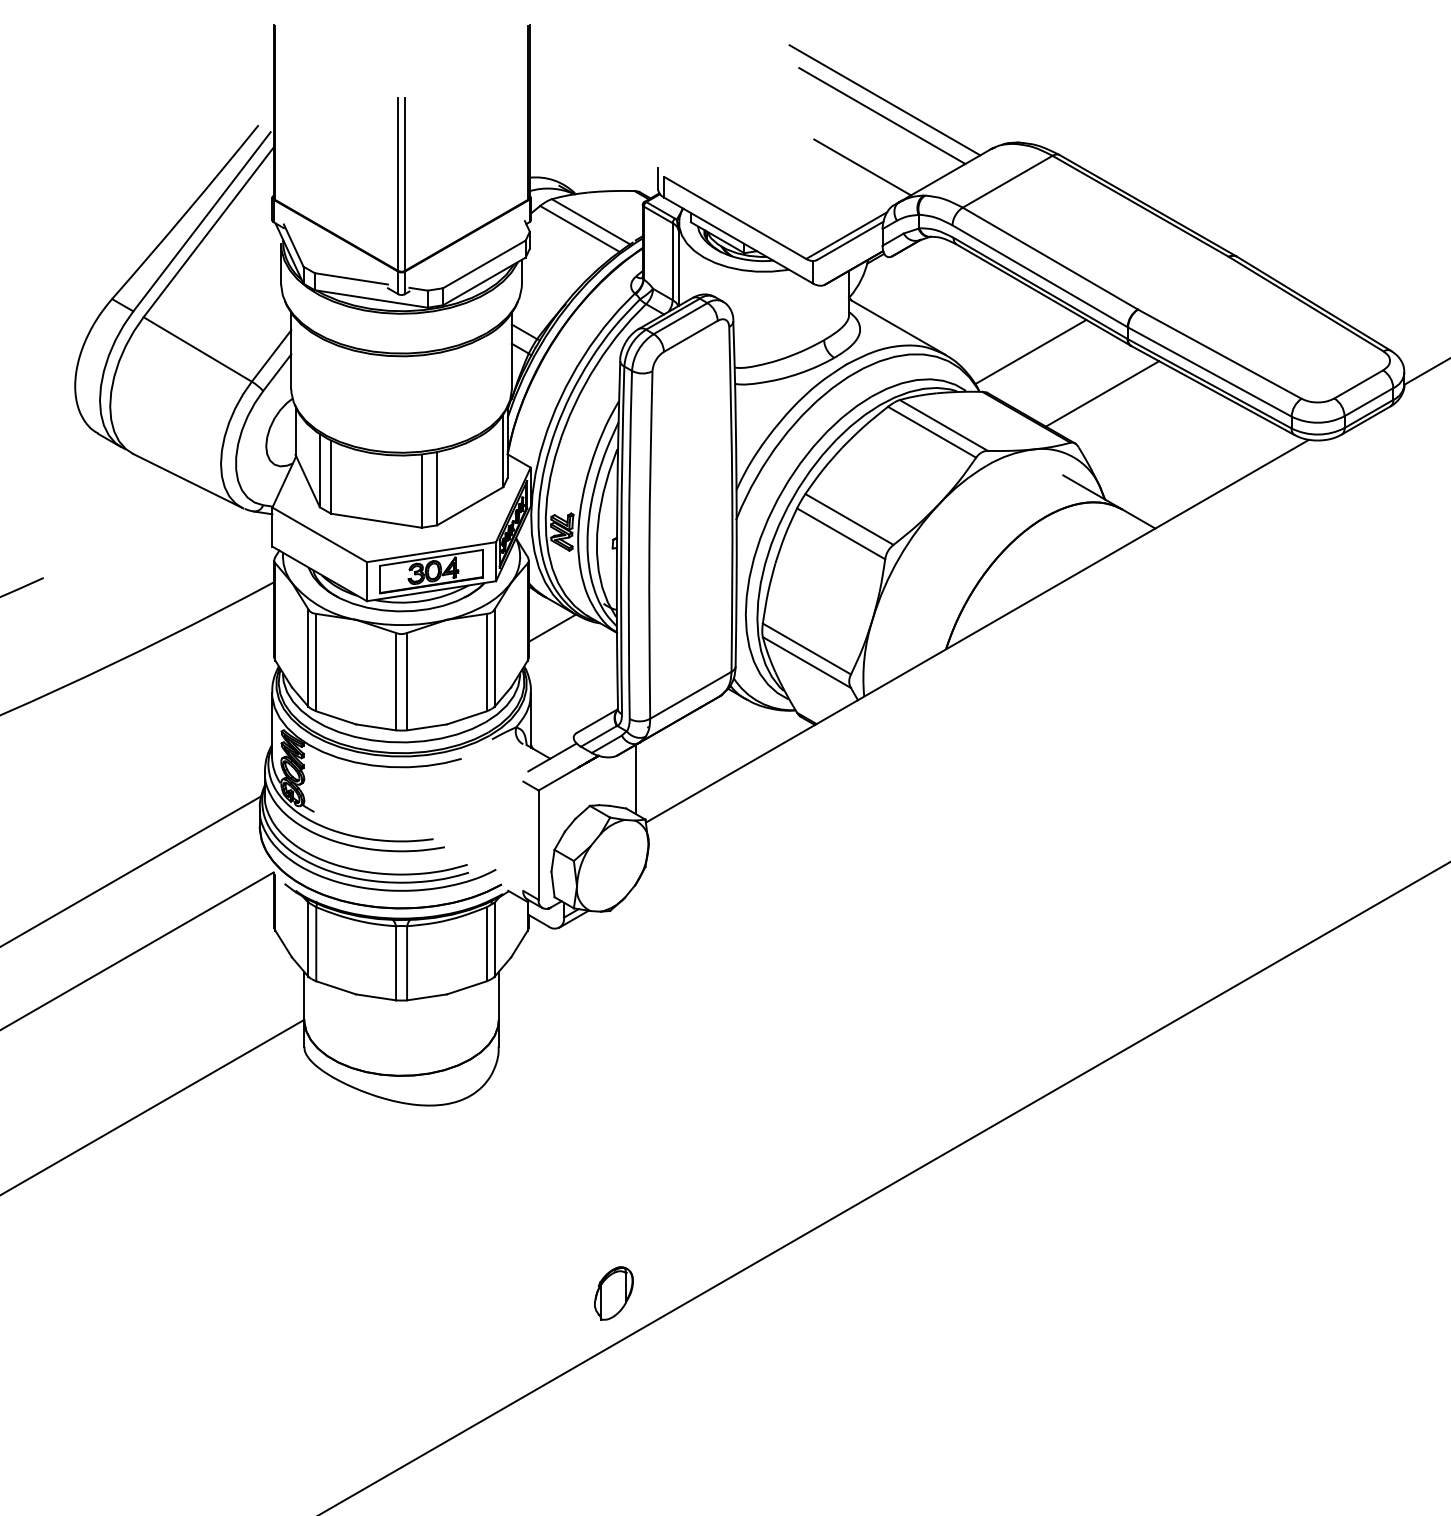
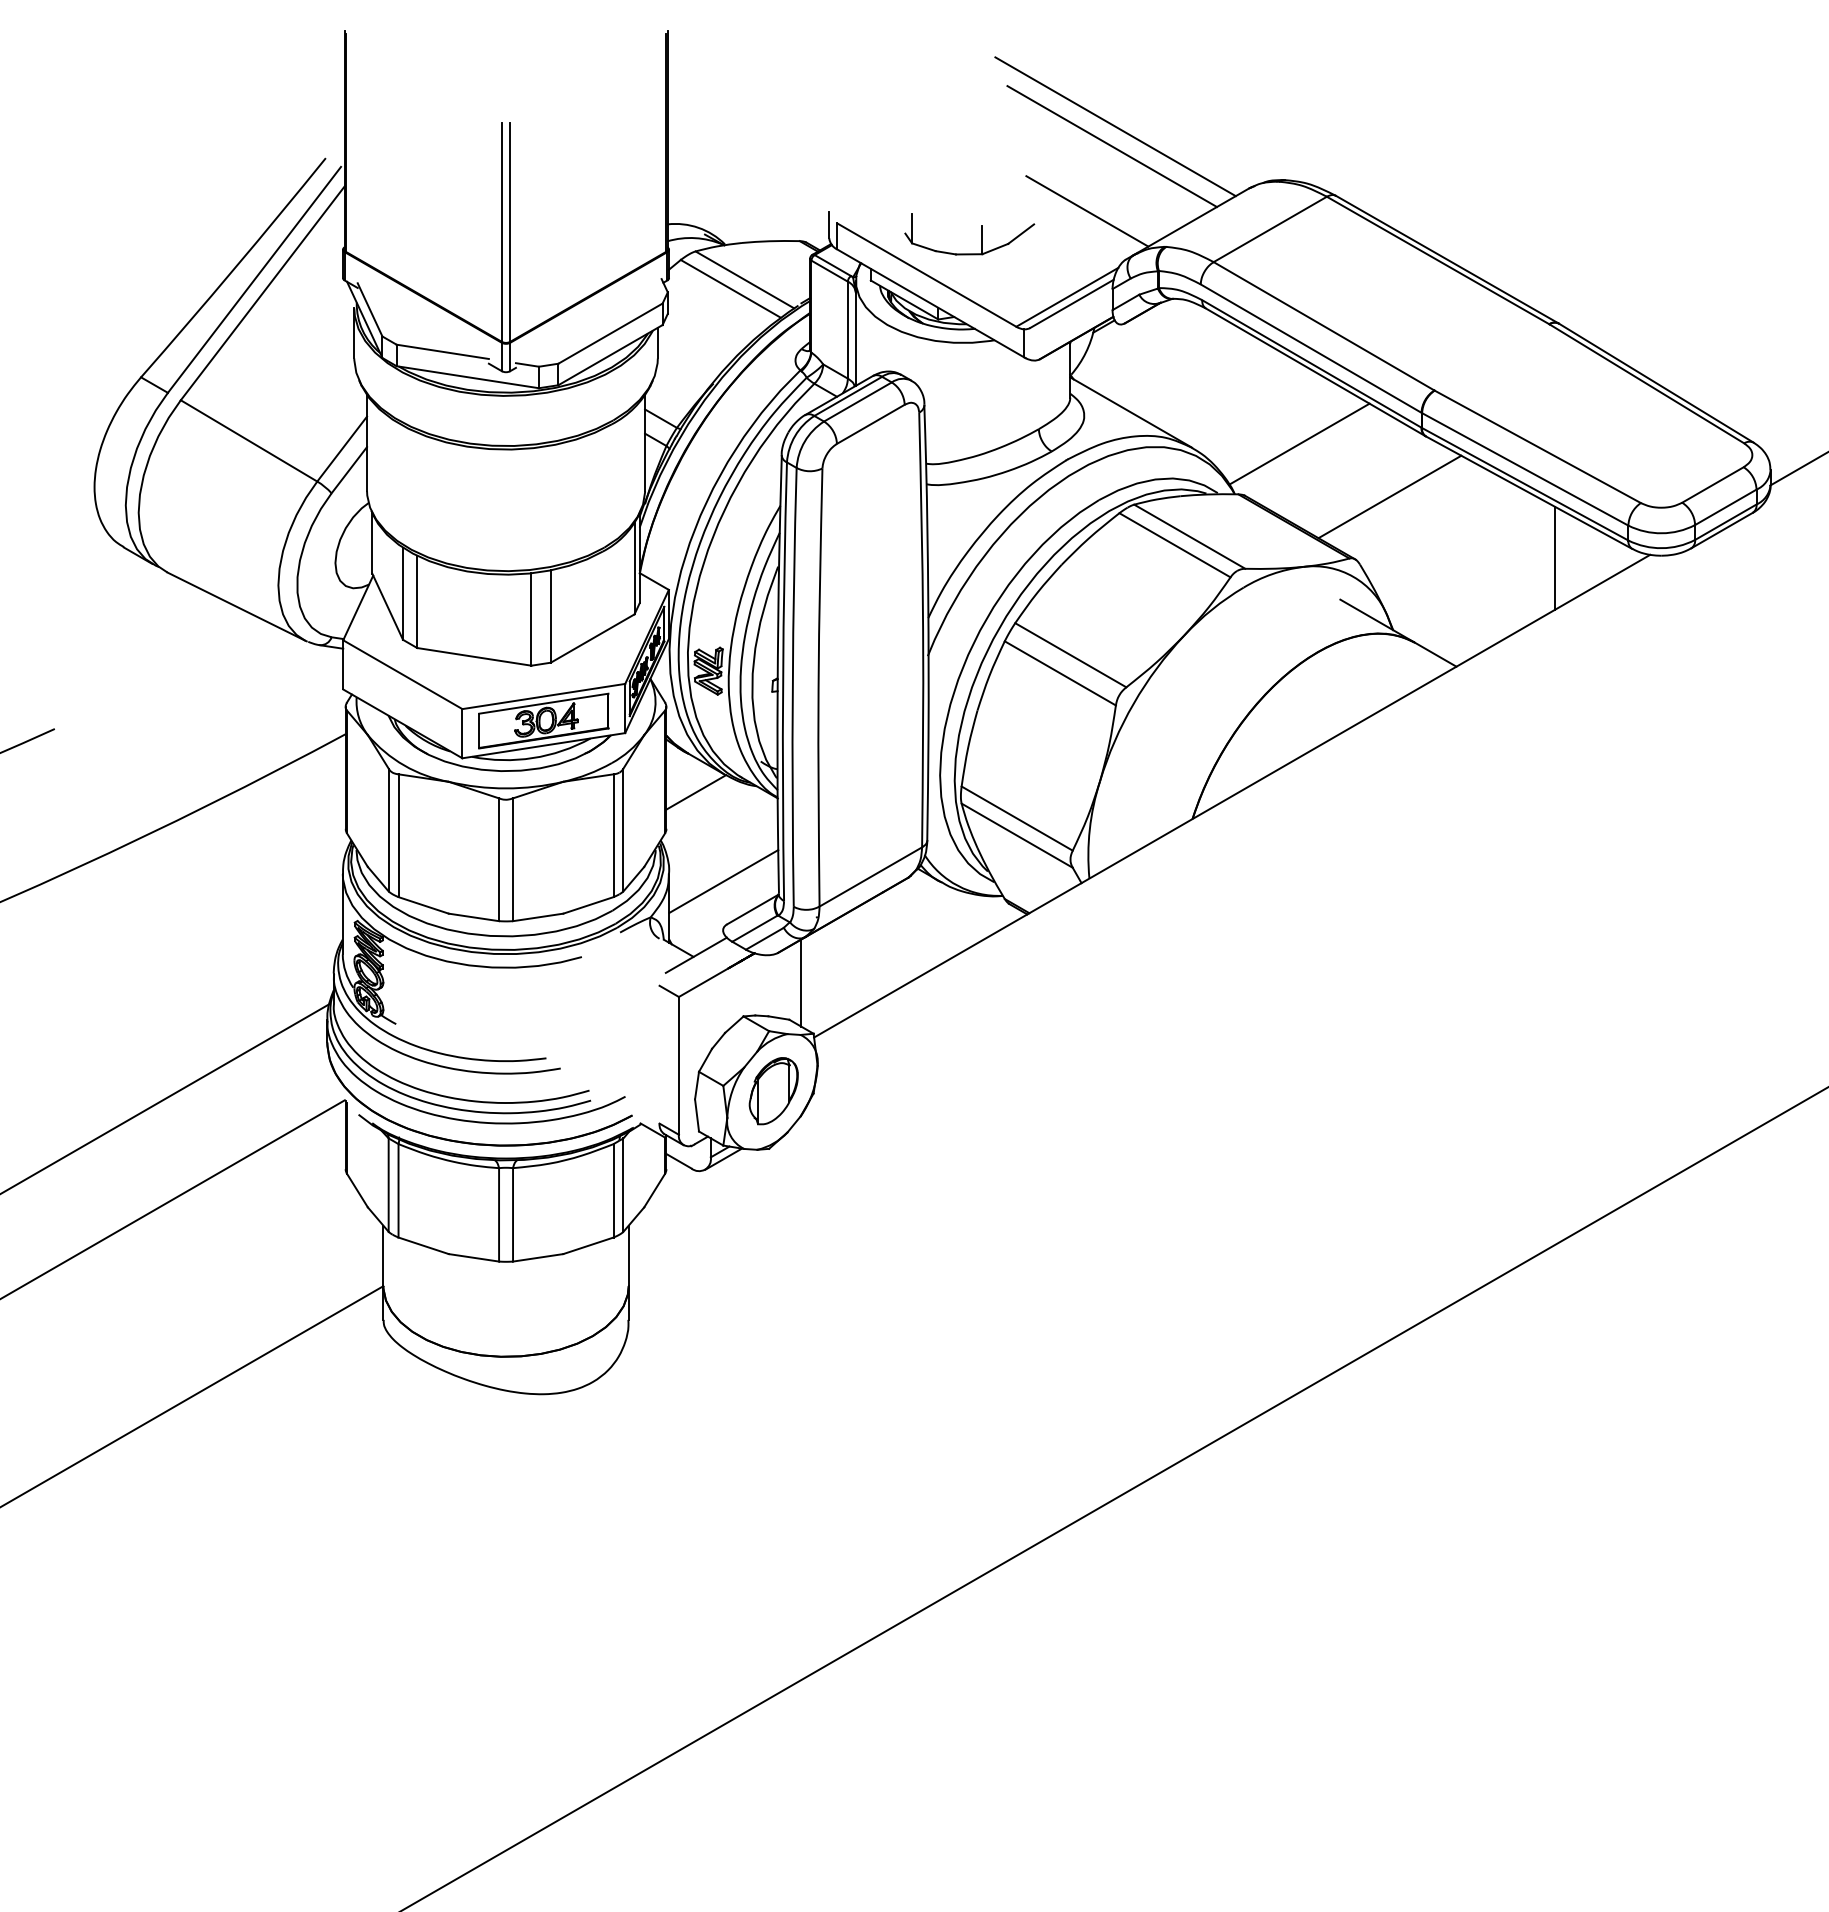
part: (778, 185) -> (981, 234), added
line: (1233, 442) -> (1554, 558), added
line: (574, 698) -> (723, 881), added
part: (613, 1293) -> (773, 1091), moved

